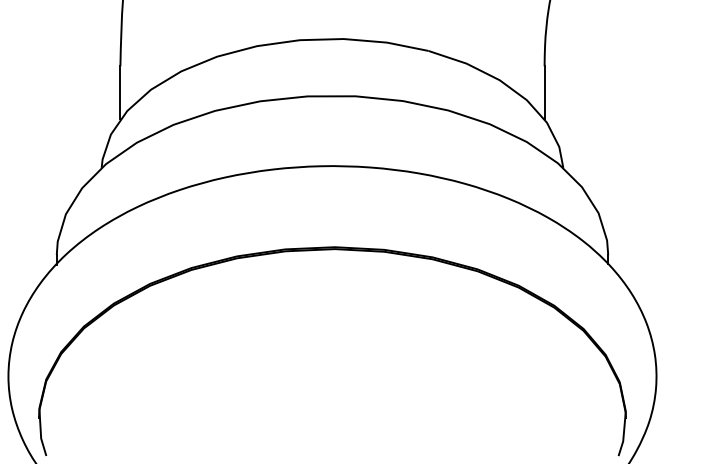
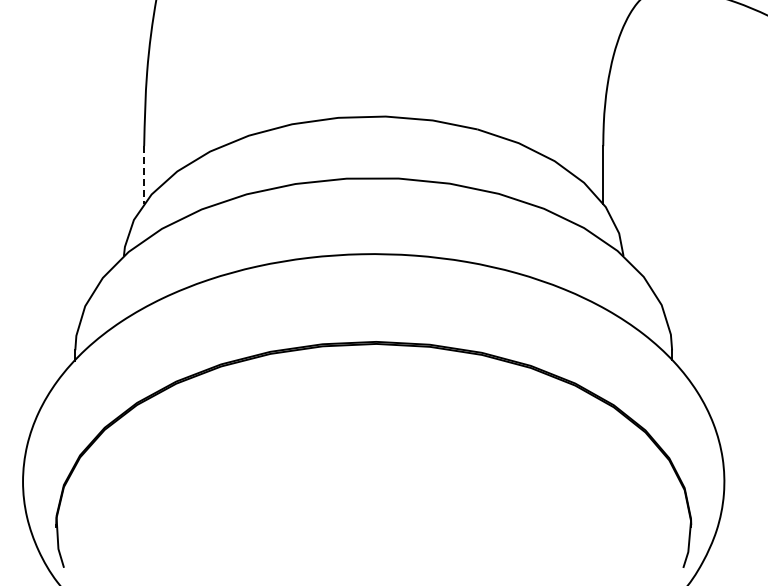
line: (120, 92) -> (144, 174), solid -> dashed

